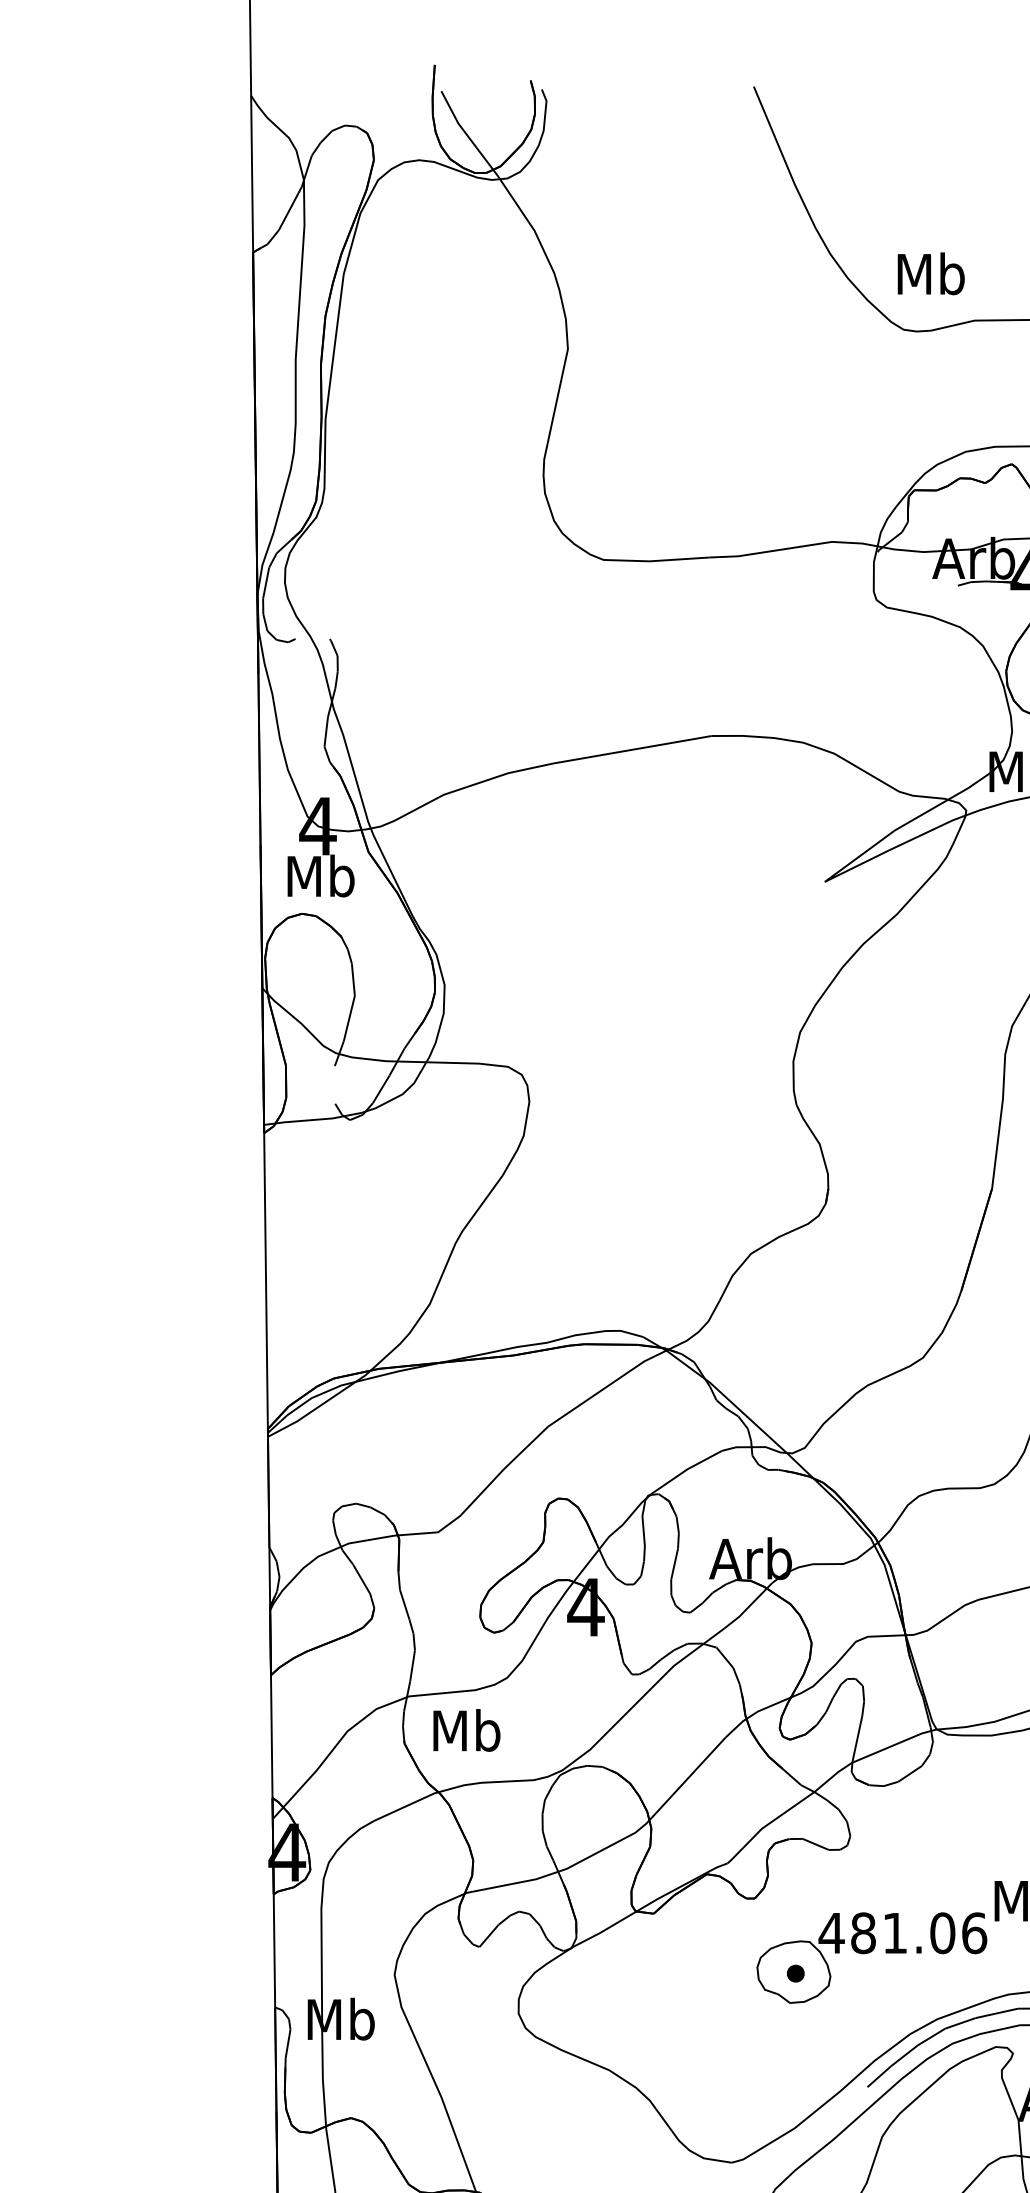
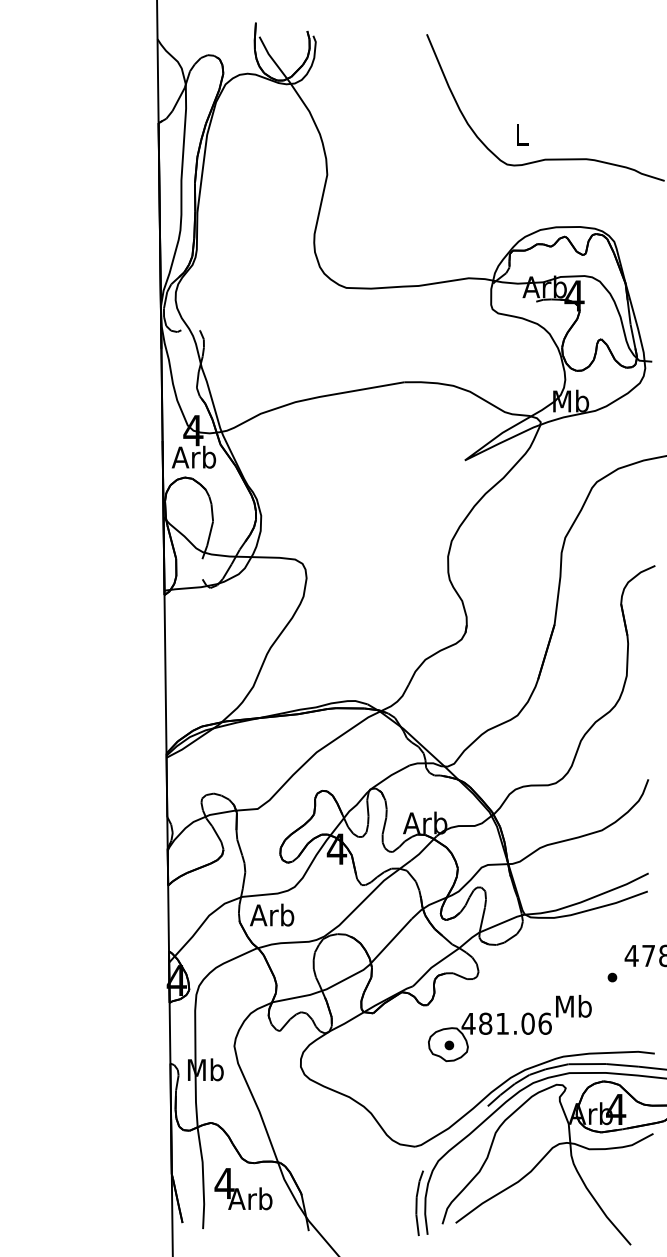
text: (930, 273) -> (521, 134), Mb -> L
text: (318, 874) -> (193, 456), Mb -> Arb
text: (465, 1729) -> (272, 914), Mb -> Arb

